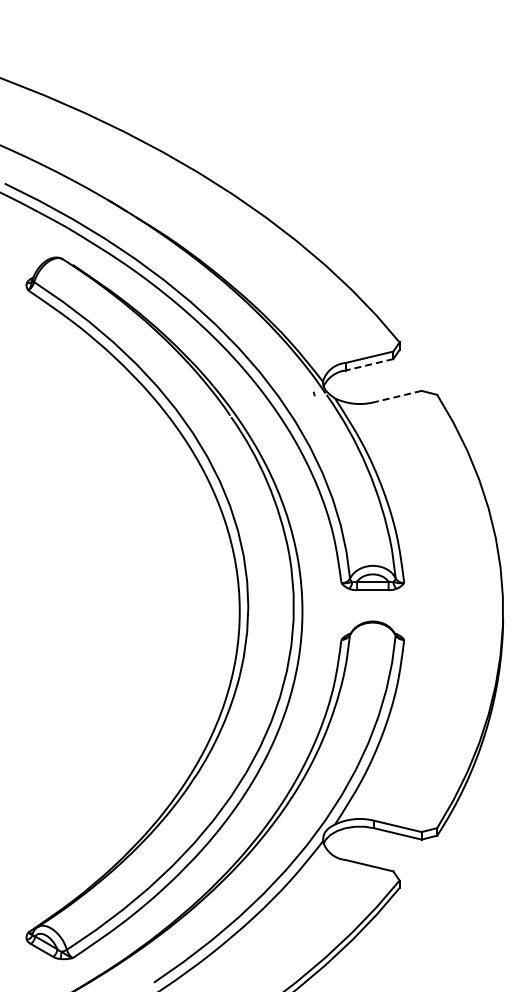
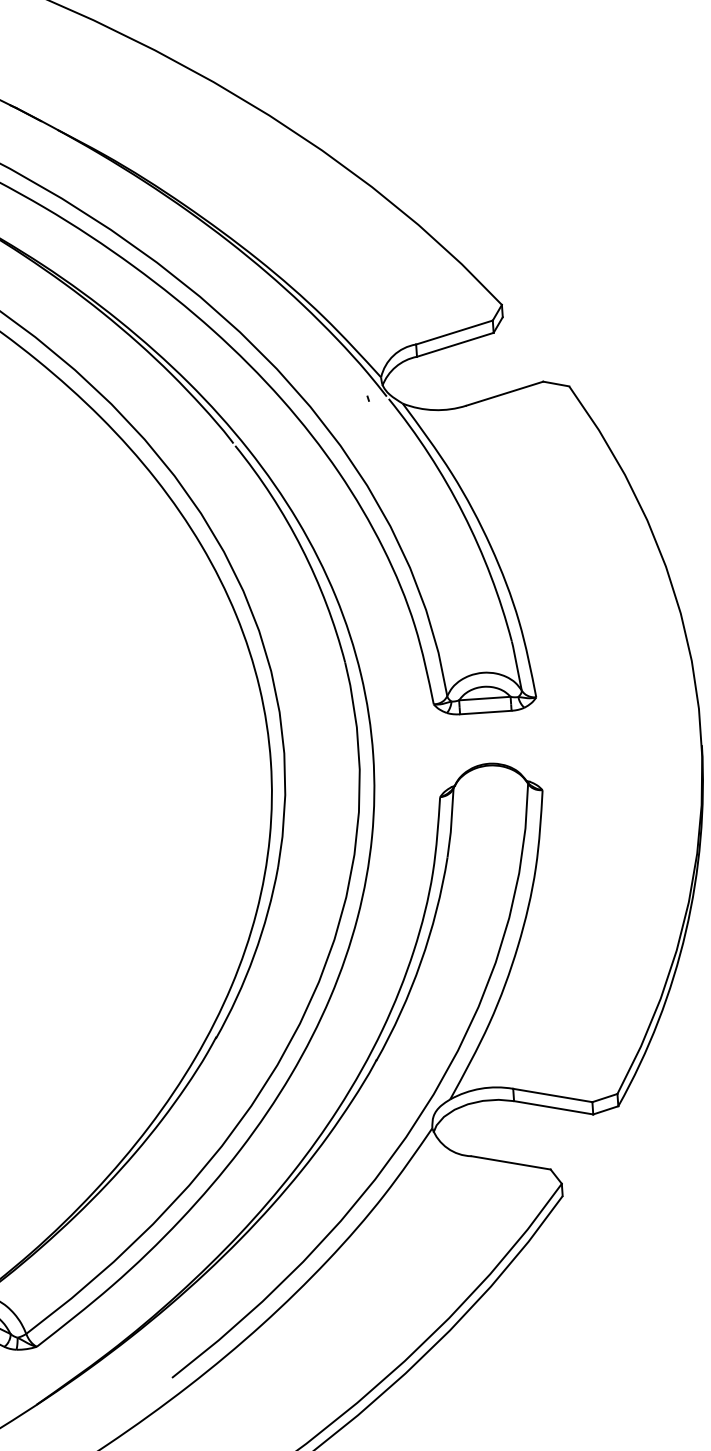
line: (369, 364) -> (455, 344), dashed -> solid
line: (397, 396) -> (504, 393), dashed -> solid

